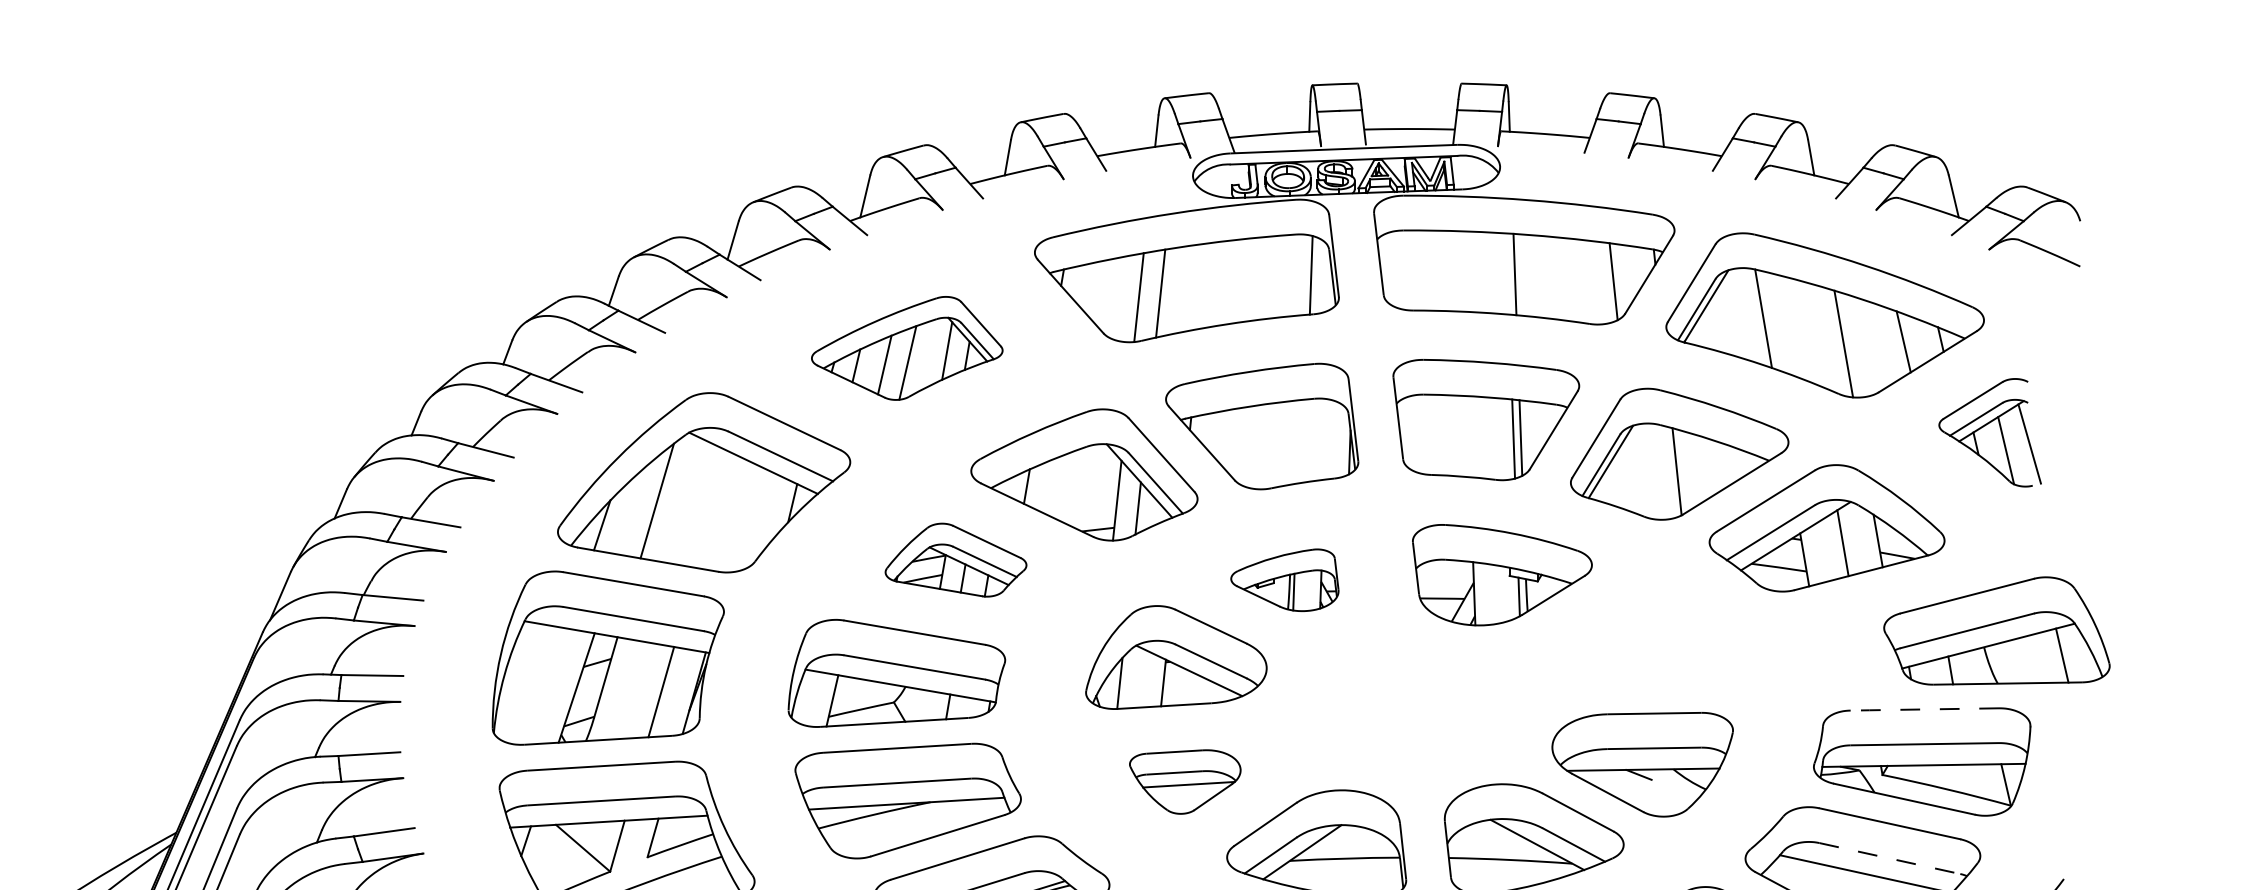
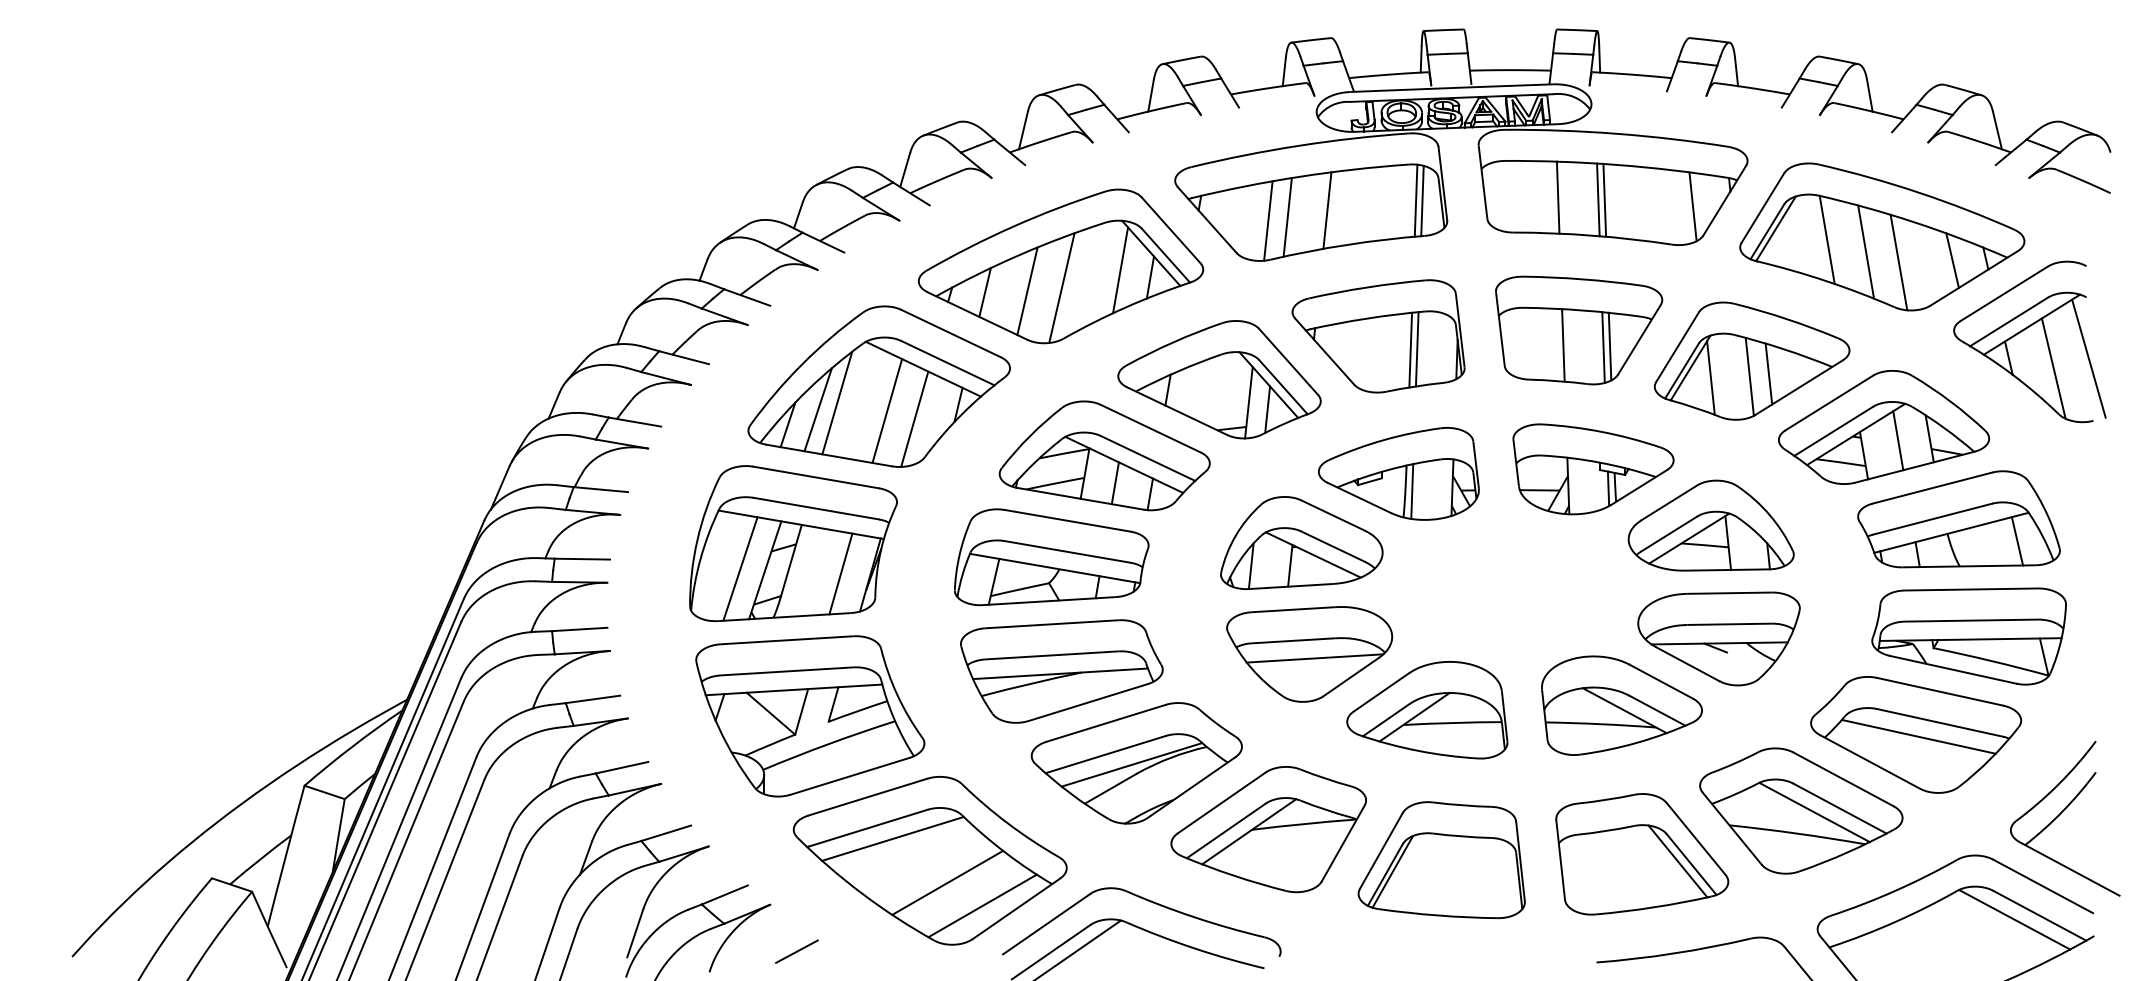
line: (1462, 271) -> (1557, 197), added
line: (1507, 273) -> (1598, 199), added
line: (1303, 274) -> (1415, 200), added
line: (1205, 285) -> (1327, 210), added
line: (1807, 331) -> (1866, 251), added
part: (906, 348) -> (1060, 266), size x1.67
part: (1989, 432) -> (2029, 341), size x1.67
line: (1468, 436) -> (1563, 345), added
line: (1297, 441) -> (1410, 349), added
line: (1304, 441) -> (1416, 349), added
line: (1697, 468) -> (1768, 373), added
line: (1633, 472) -> (1710, 377), added
line: (635, 508) -> (817, 409), added
line: (713, 509) -> (887, 410), added
line: (743, 518) -> (914, 418), added
part: (955, 559) -> (1104, 455), size x1.67
part: (1284, 579) -> (1398, 473), size x1.67
part: (1996, 631) -> (1958, 519), moved
part: (1633, 637) -> (1710, 525), added
line: (549, 685) -> (740, 568), added
line: (1923, 709) -> (1970, 589), dashed -> solid
part: (1184, 782) -> (1309, 654), size x1.67
line: (1890, 859) -> (1940, 723), dashed -> solid

